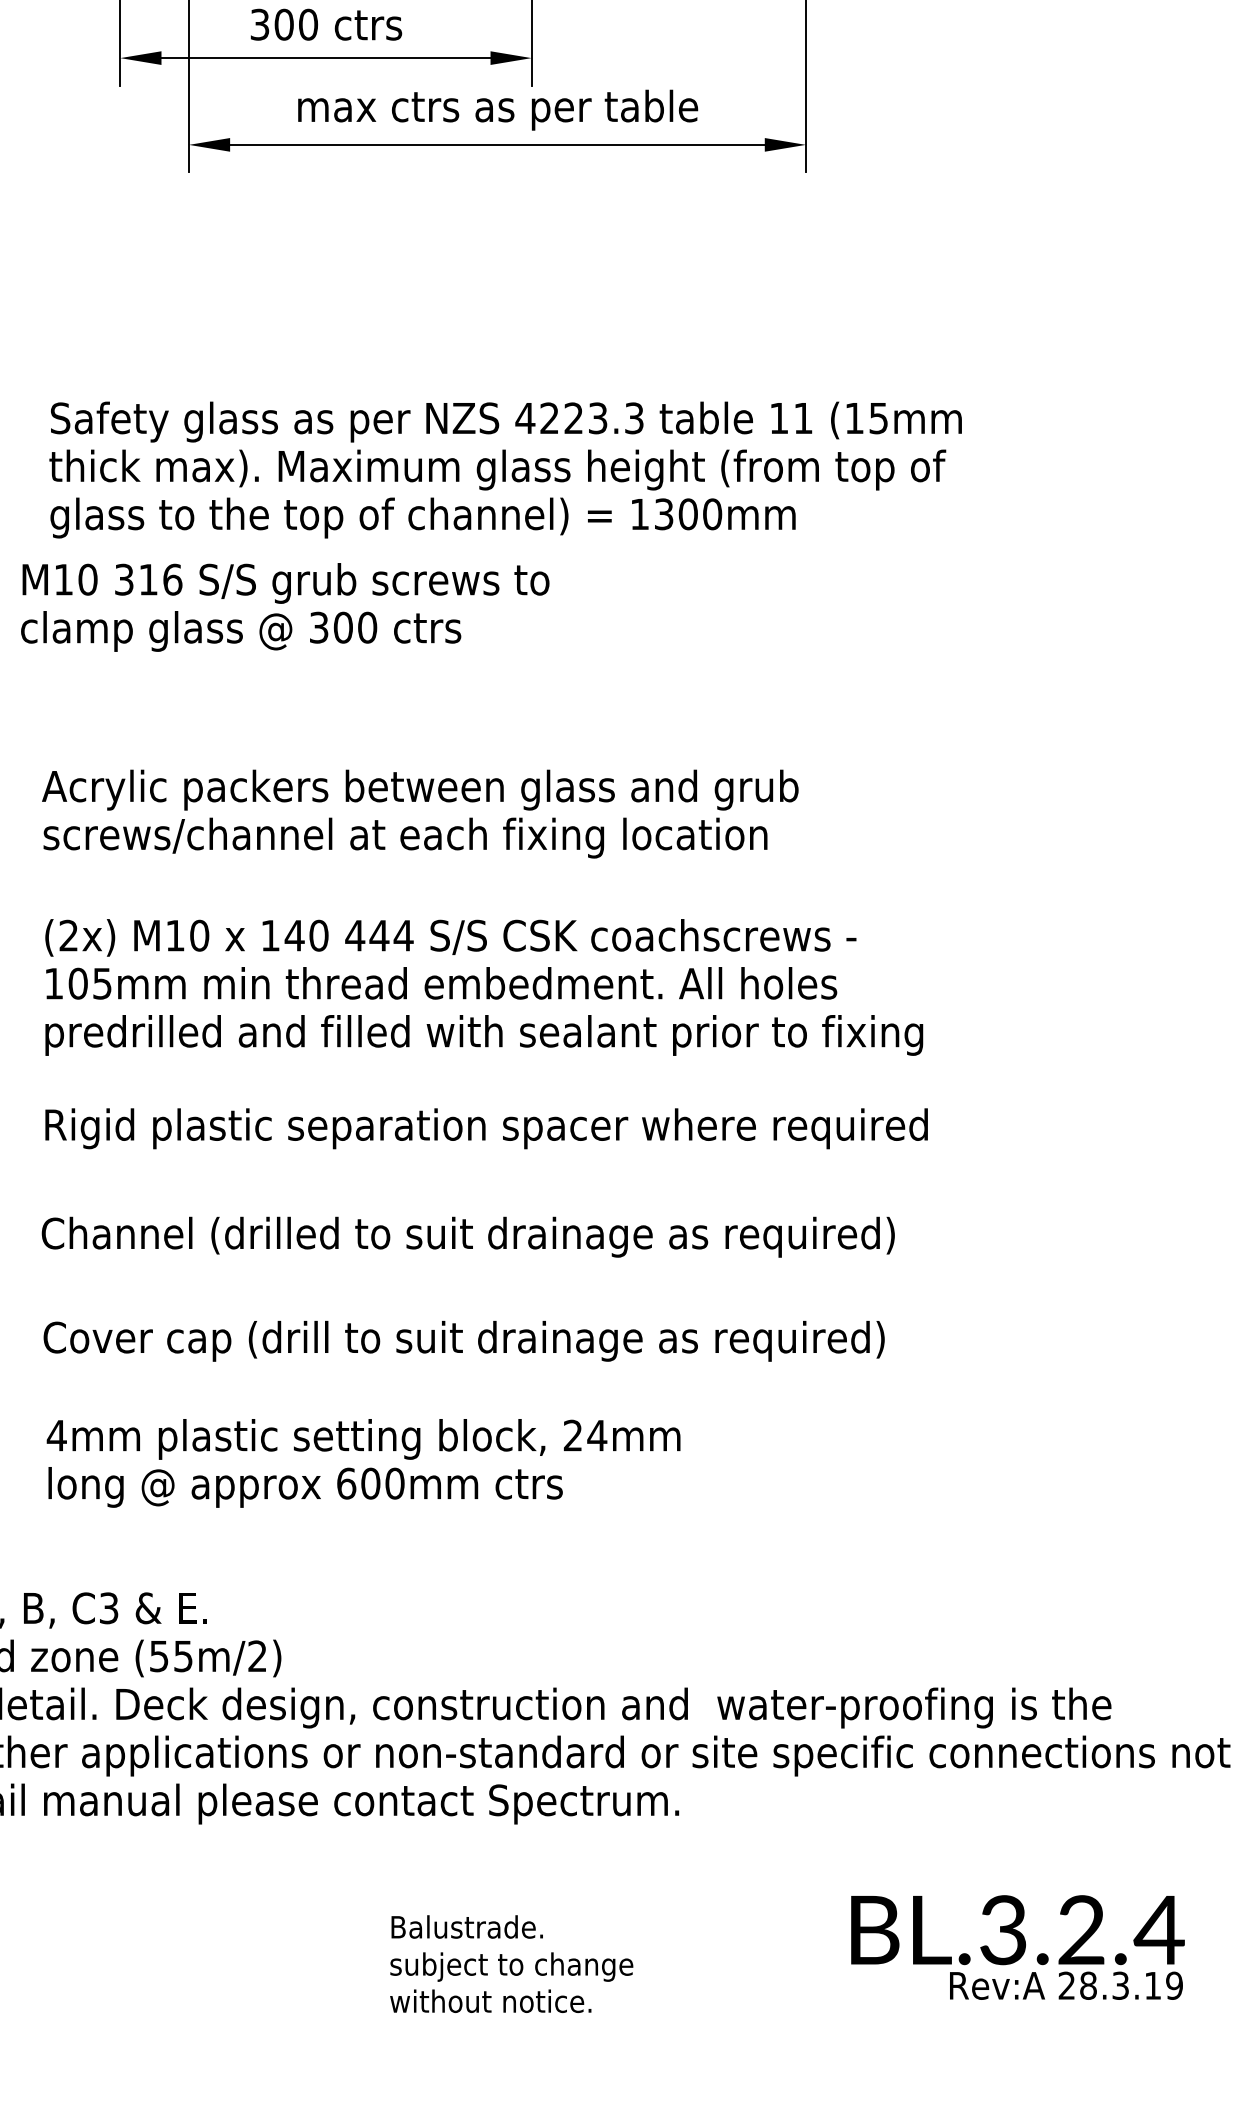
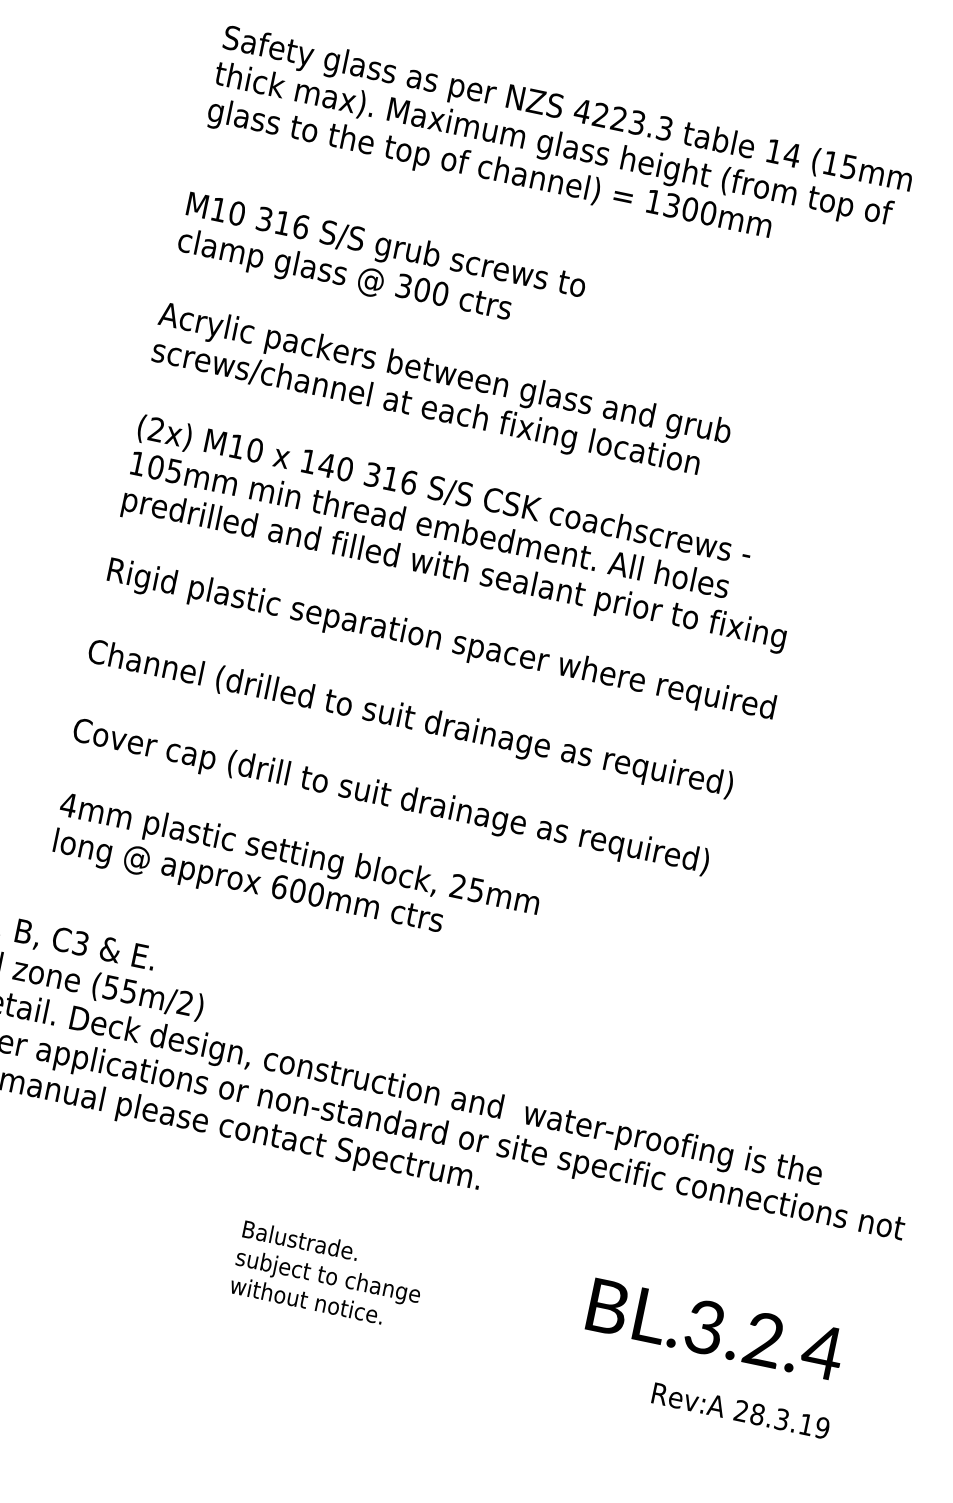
text: (803, 418) -> (792, 155), 11 -> 14
text: (285, 607) -> (381, 265), moved
text: (379, 935) -> (390, 478), 444 -> 316
text: (597, 1435) -> (476, 890), 24mm -> 25mm
text: (1066, 1985) -> (741, 1410), moved

